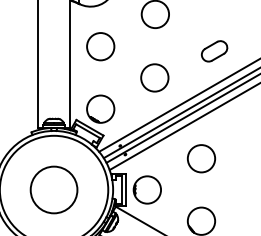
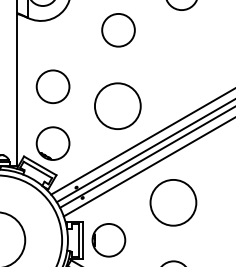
circle: (100, 46) -> (52, 86), moved
part: (214, 51) -> (189, 74), removed
circle: (154, 77) -> (117, 105), size x1.4
circle: (201, 158) -> (173, 202), size x1.4

